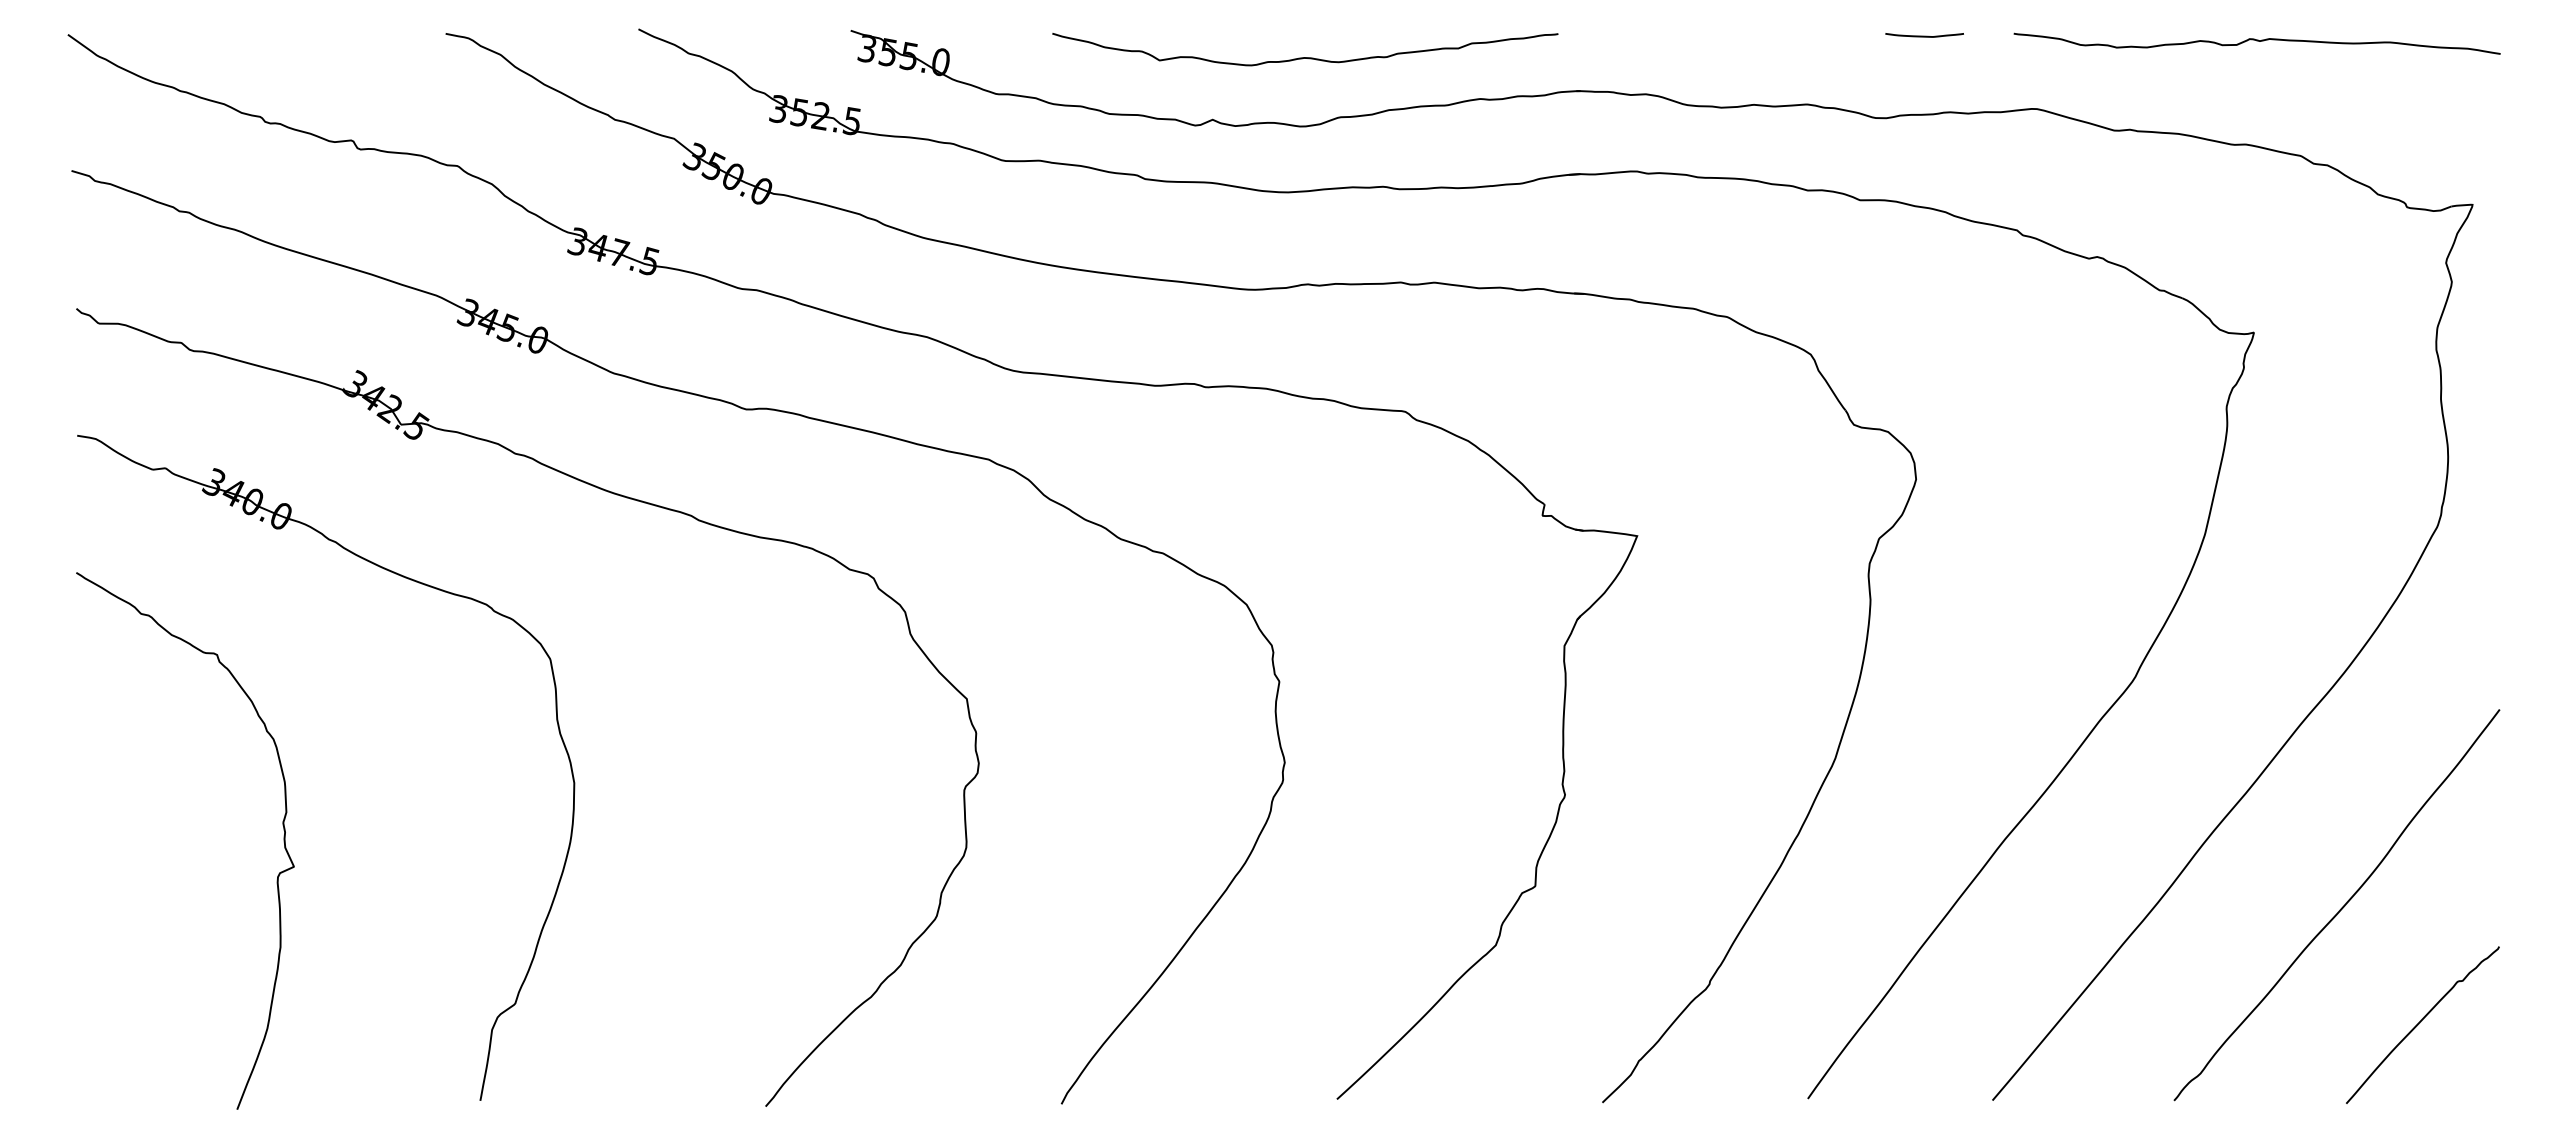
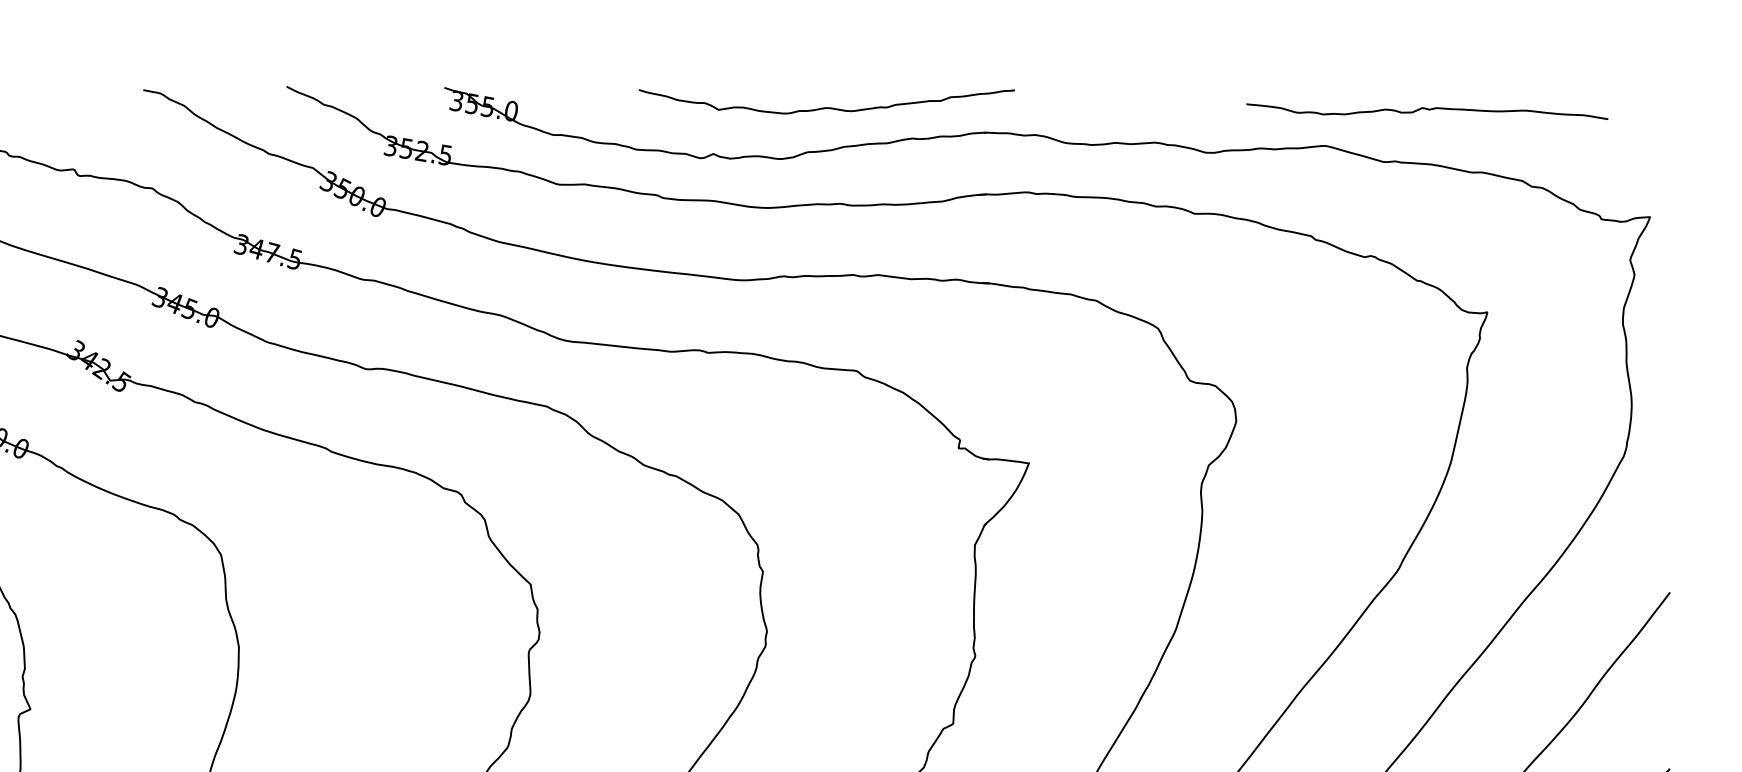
curve: (1924, 35) -> (1242, 91), removed
curve: (2256, 41) -> (1426, 109), moved
curve: (1305, 57) -> (827, 107), moved

